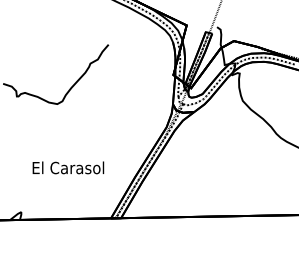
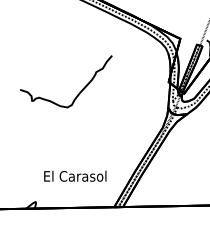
text: (68, 167) -> (75, 175), moved

